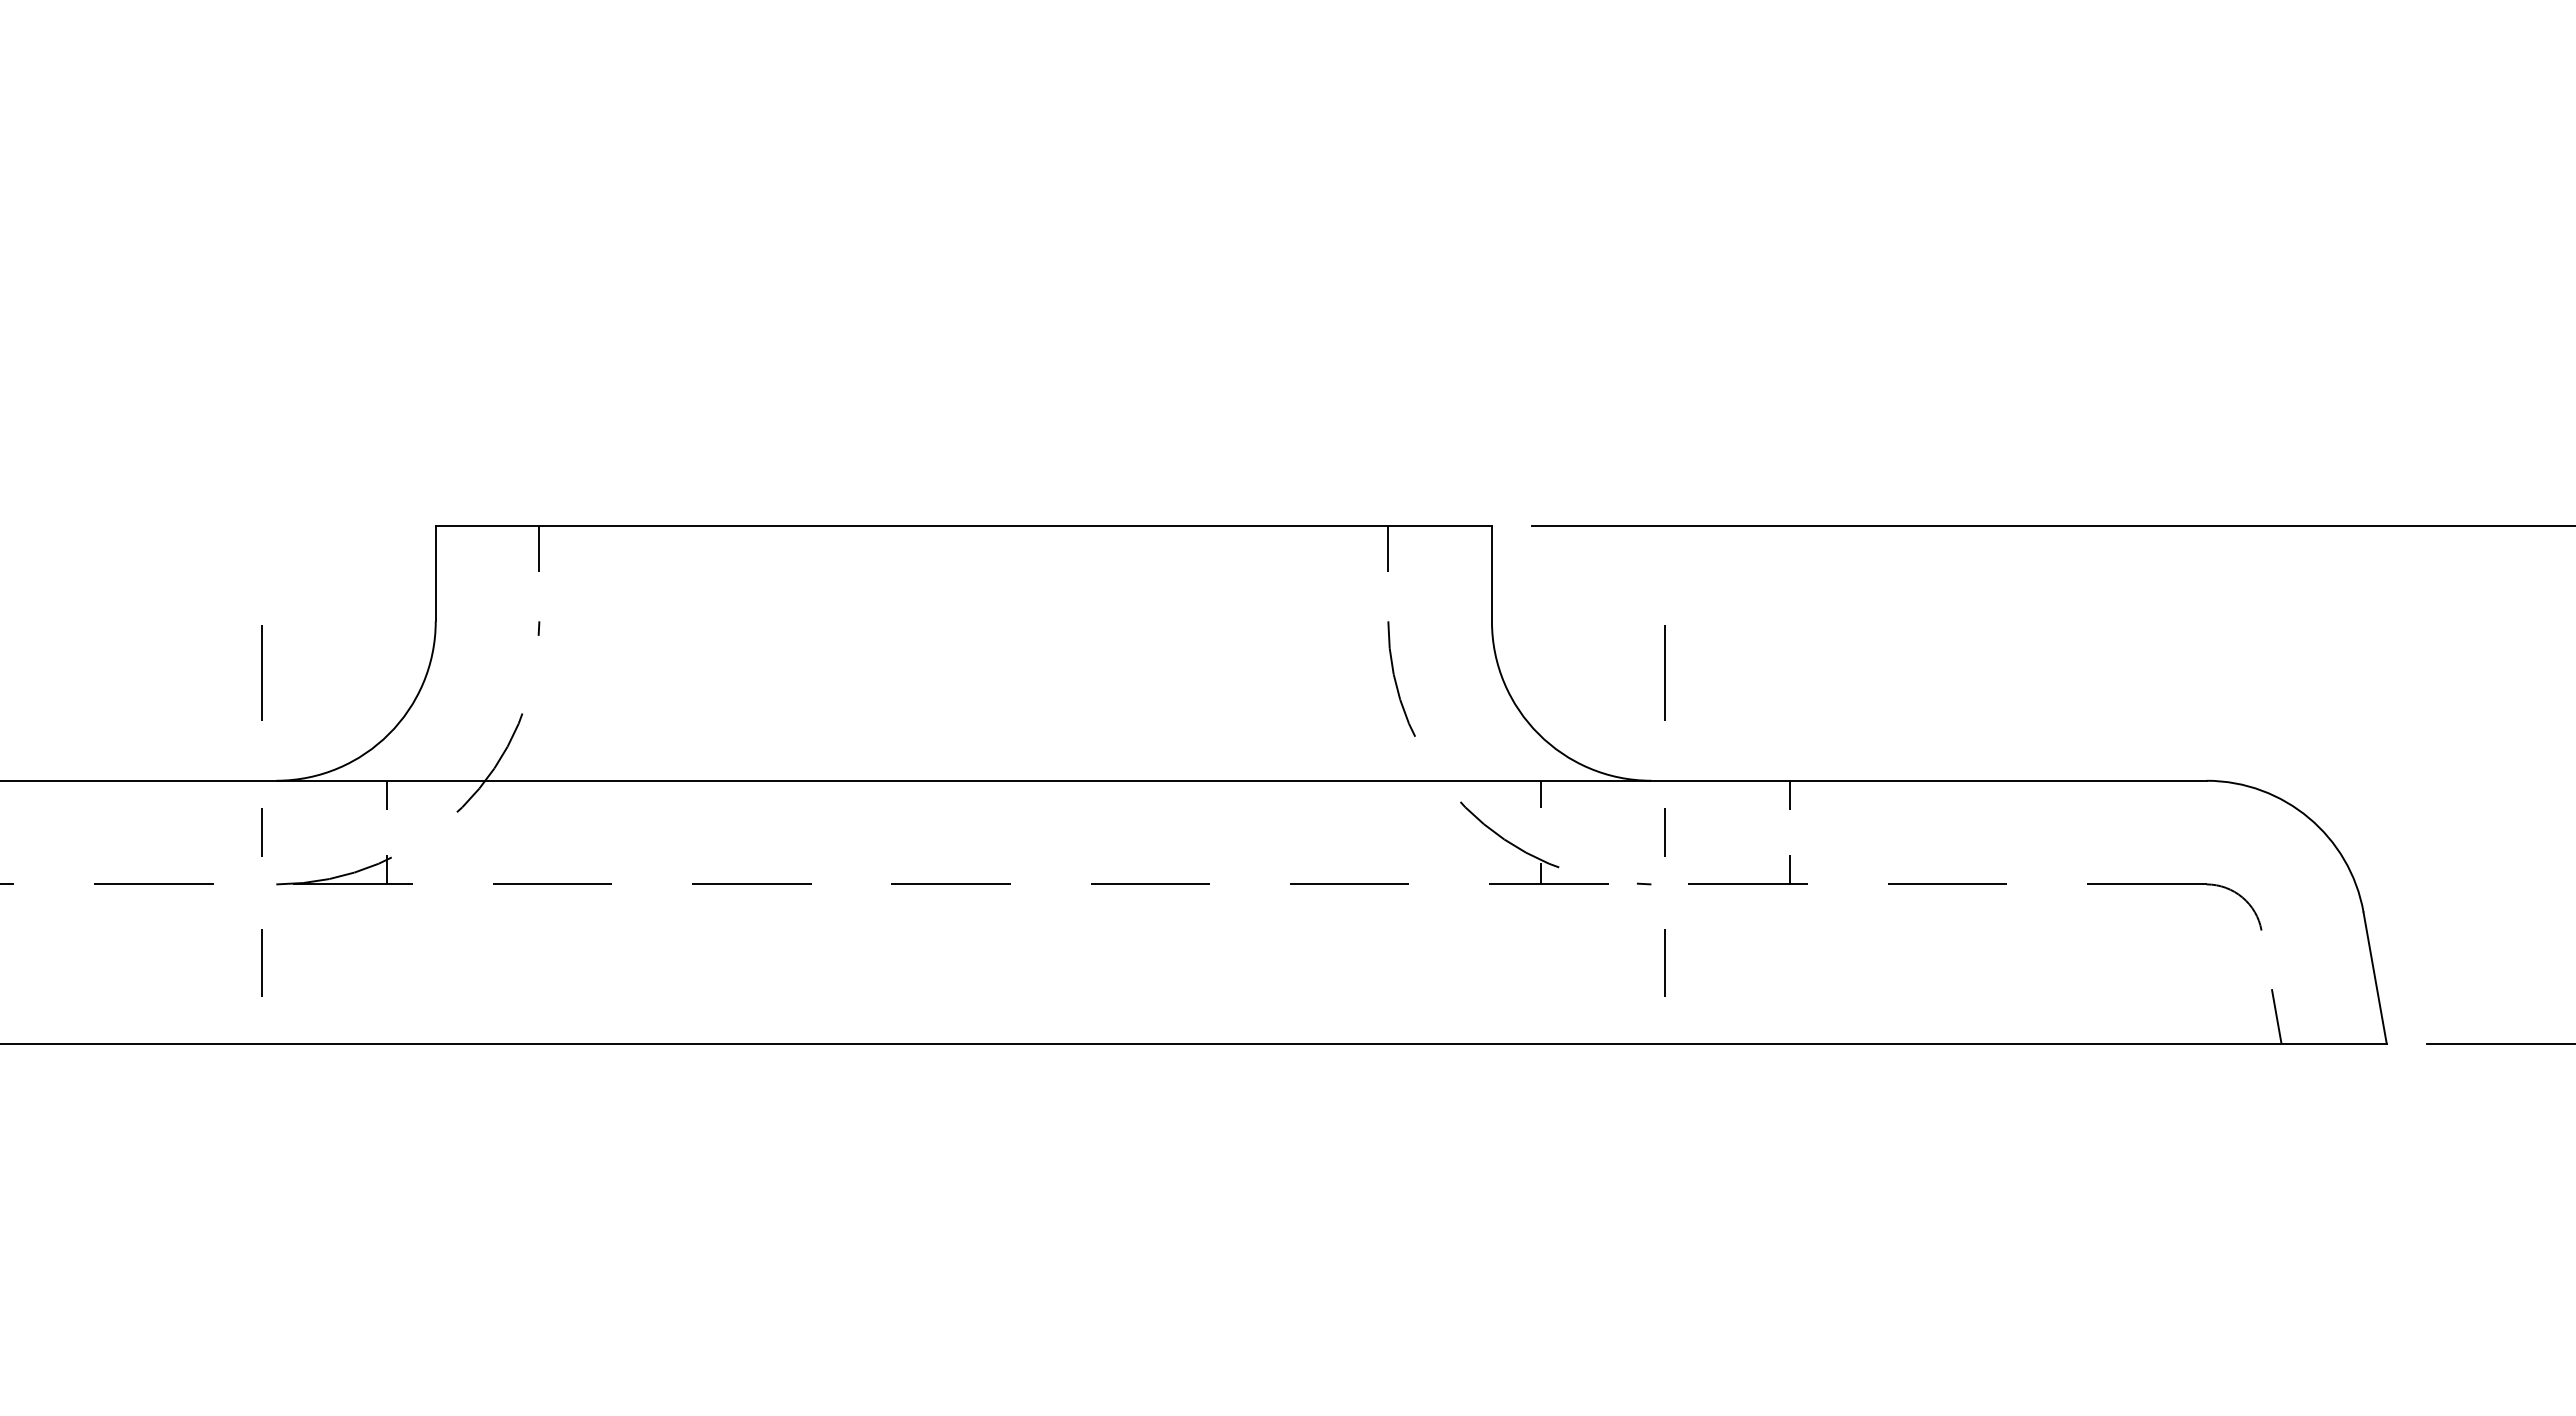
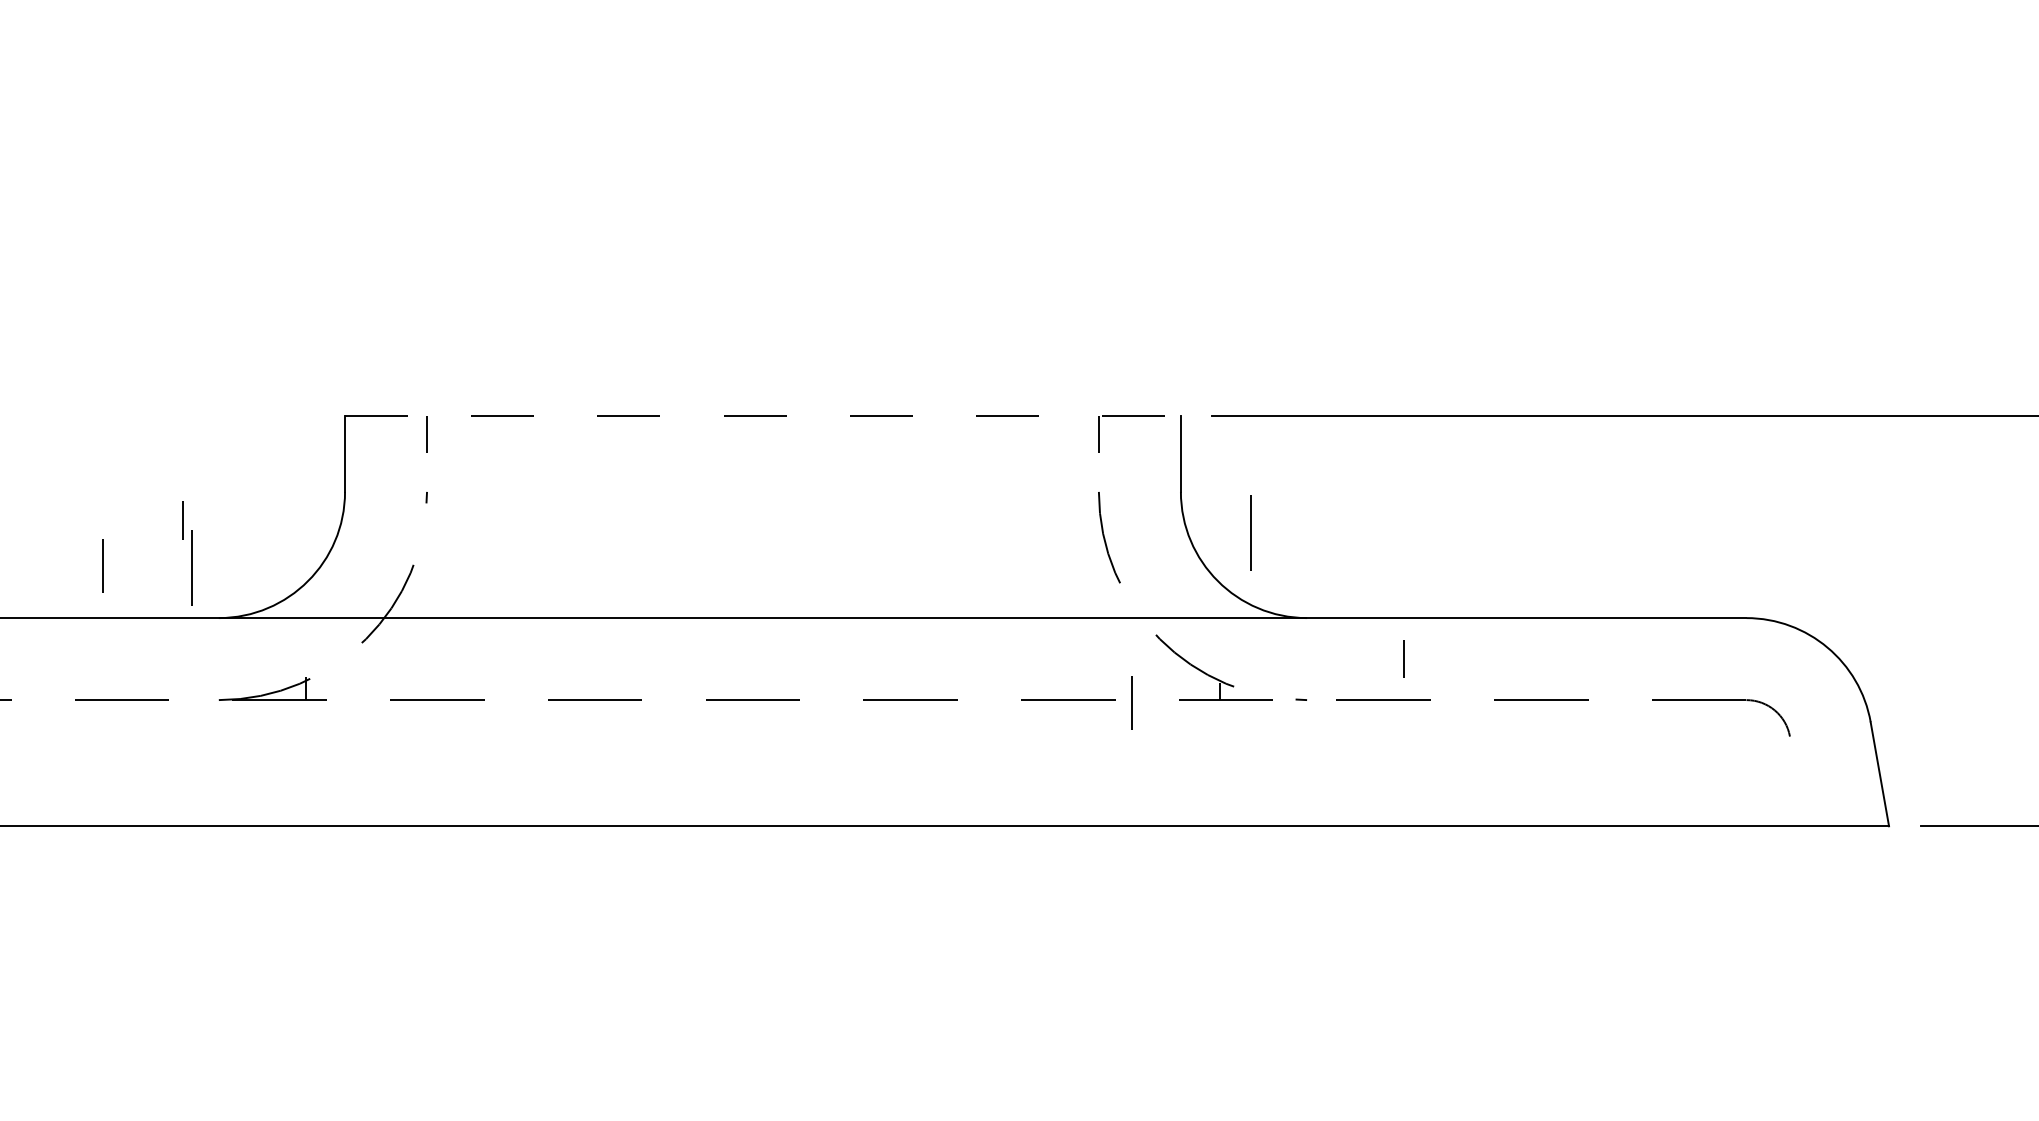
line: (964, 525) -> (763, 416), solid -> dashed
line: (261, 672) -> (191, 567), moved
line: (1664, 672) -> (1250, 532), moved
line: (1540, 793) -> (1219, 628), removed
line: (386, 794) -> (306, 628), removed
line: (1789, 794) -> (1416, 628), removed
line: (261, 832) -> (181, 520), moved
line: (1664, 832) -> (1403, 659), moved
line: (1789, 869) -> (1416, 688), removed
line: (261, 962) -> (101, 565), moved
line: (1664, 962) -> (1131, 702), moved
line: (2276, 1016) -> (1801, 804), removed

